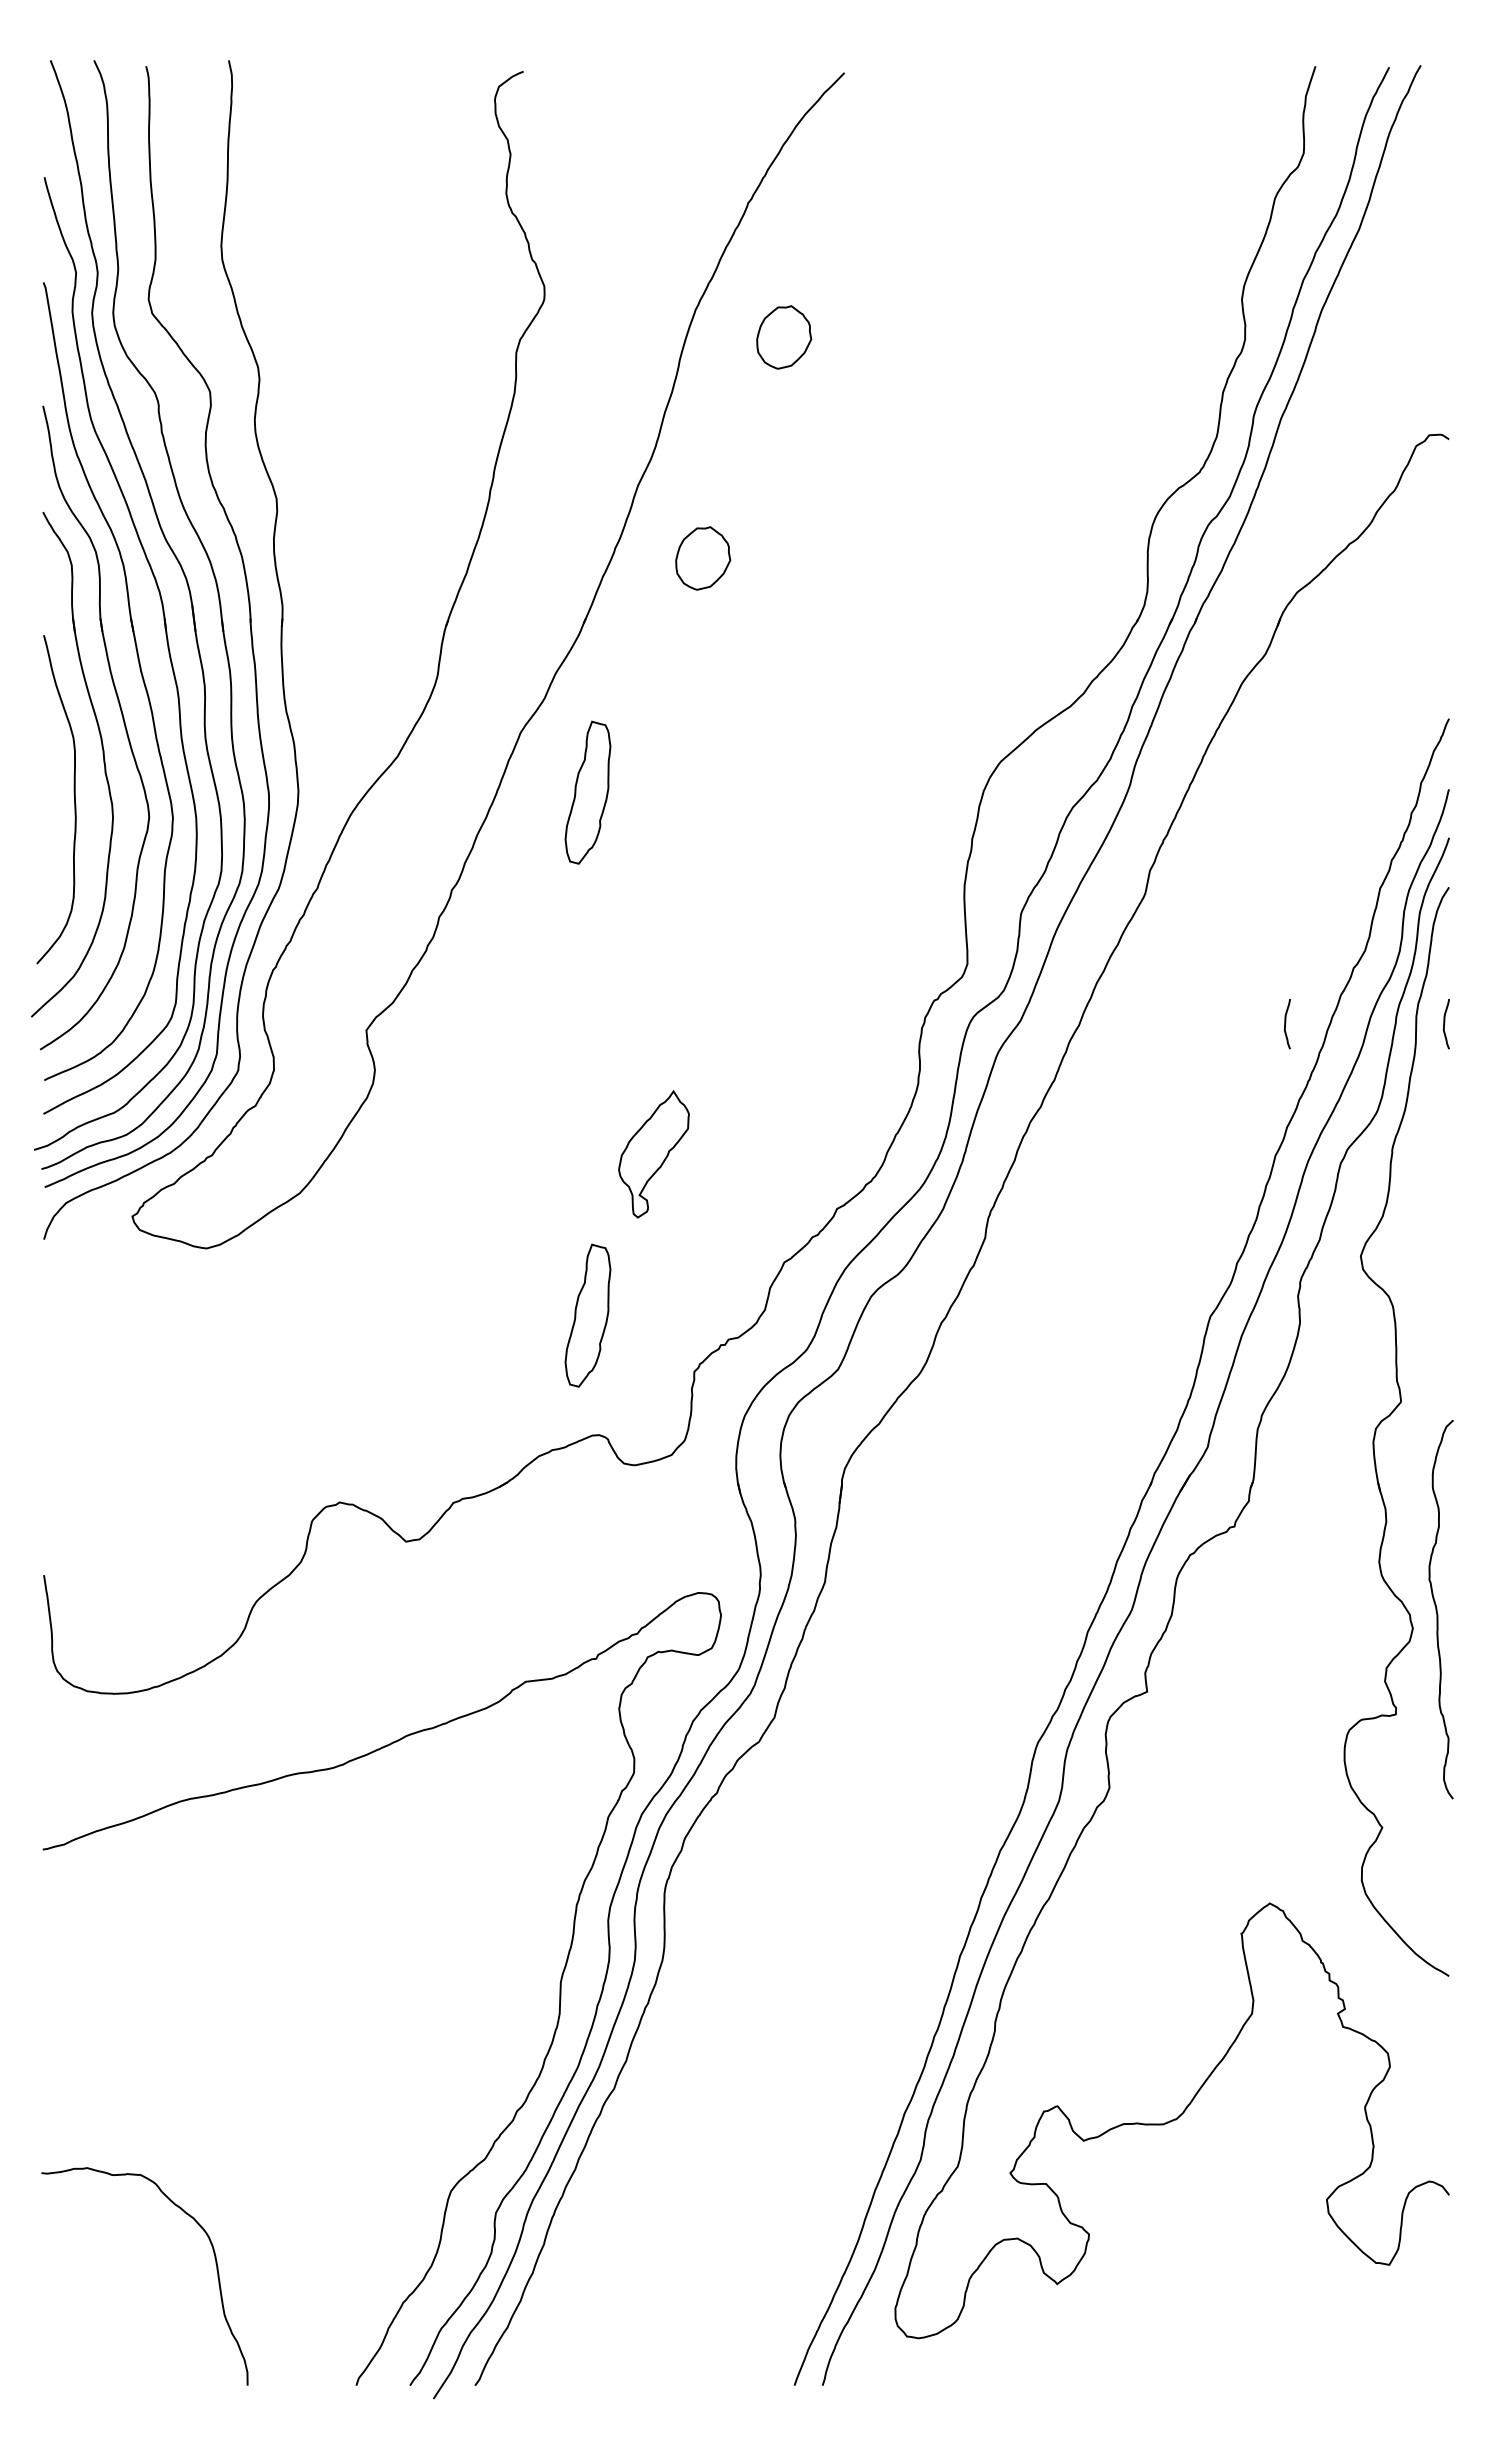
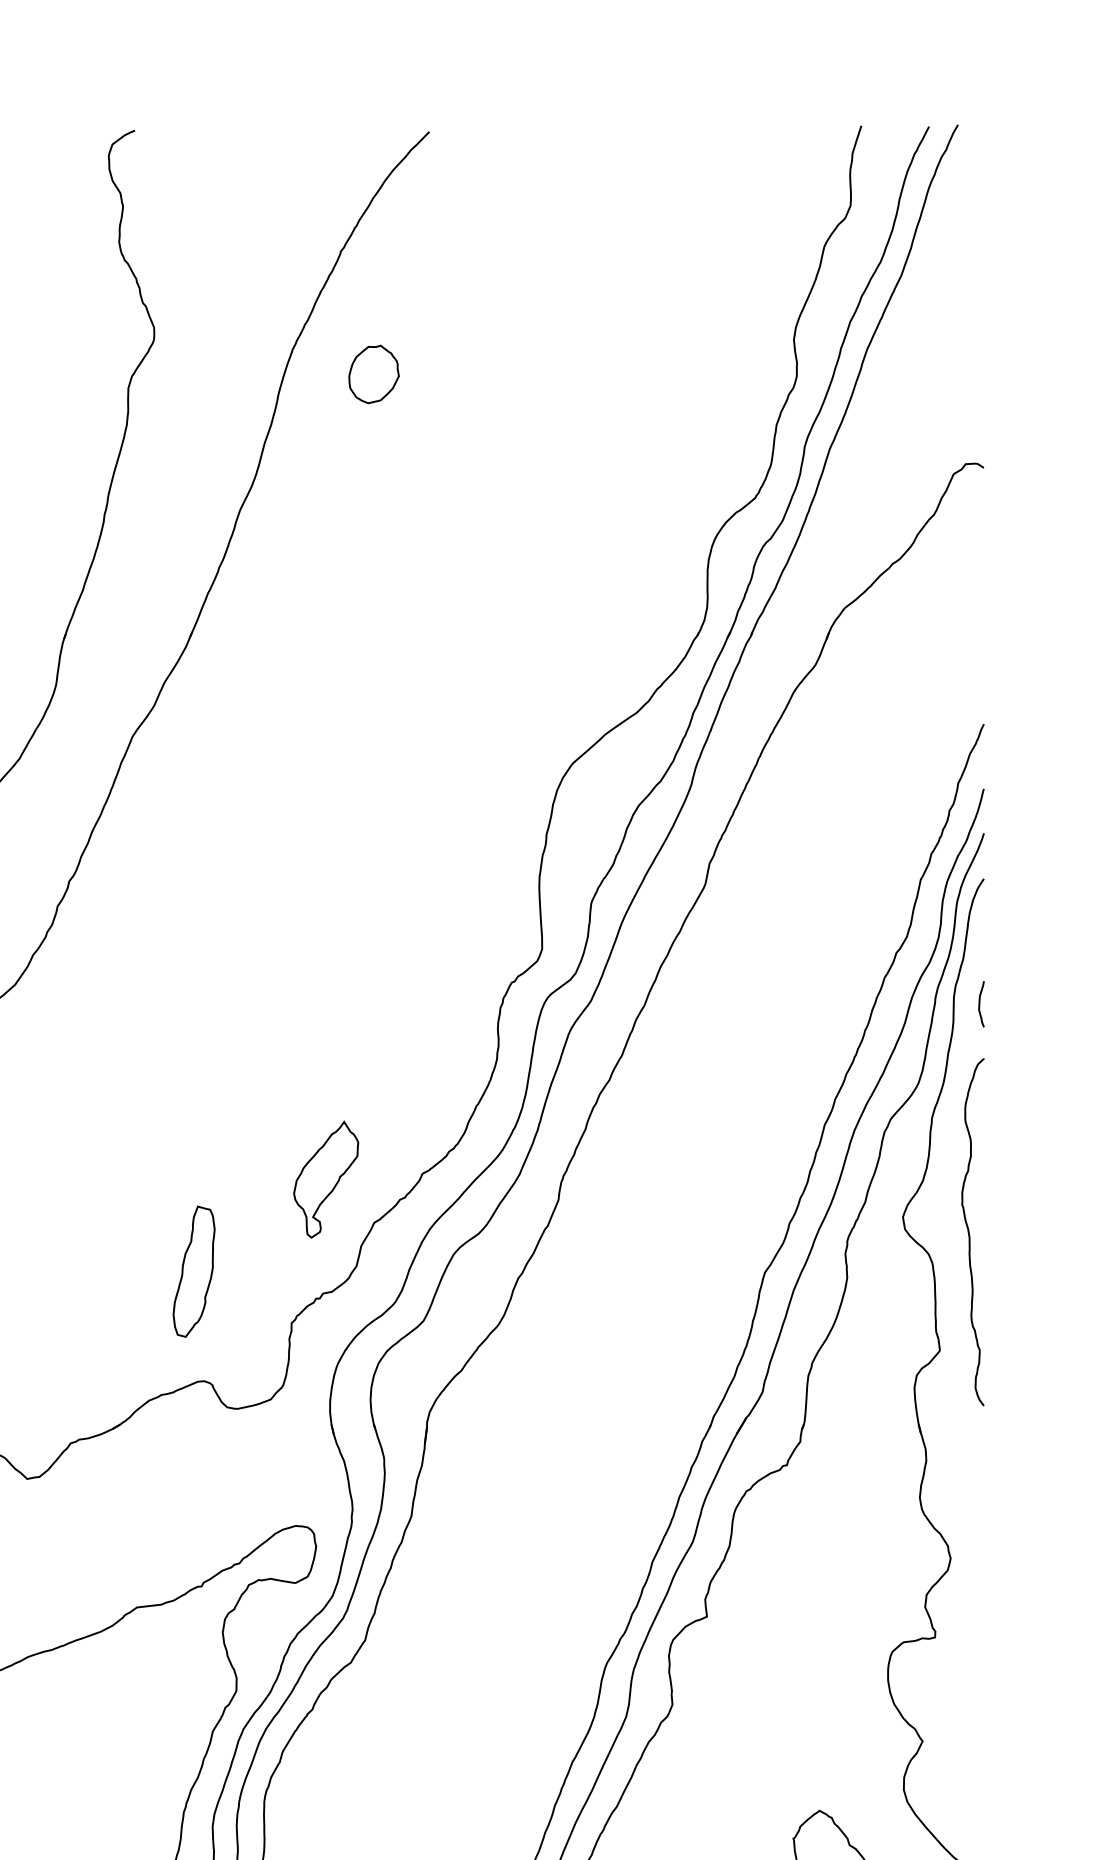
part: (703, 558) -> (300, 577), removed
part: (587, 792) -> (193, 791), removed
curve: (1286, 1023) -> (834, 1003), removed
part: (653, 1154) -> (325, 1179), moved
curve: (1437, 1609) -> (969, 1232), moved

